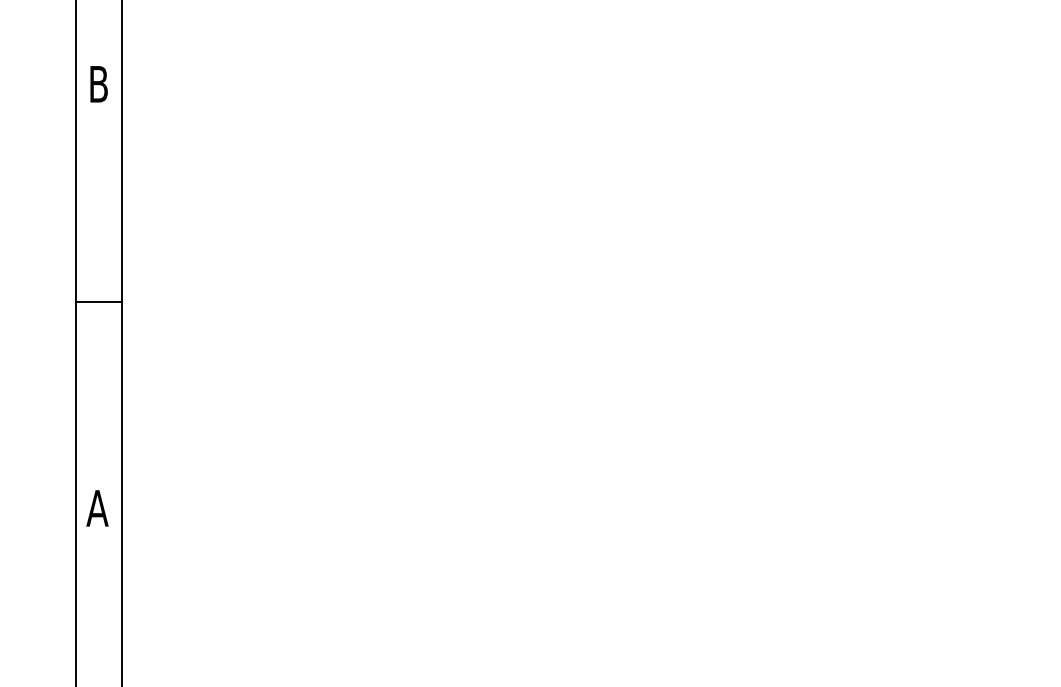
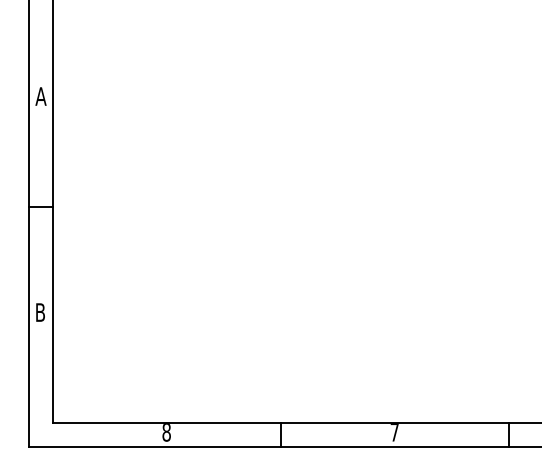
text: (97, 84) -> (40, 96), B -> A
text: (95, 508) -> (39, 312), A -> B

